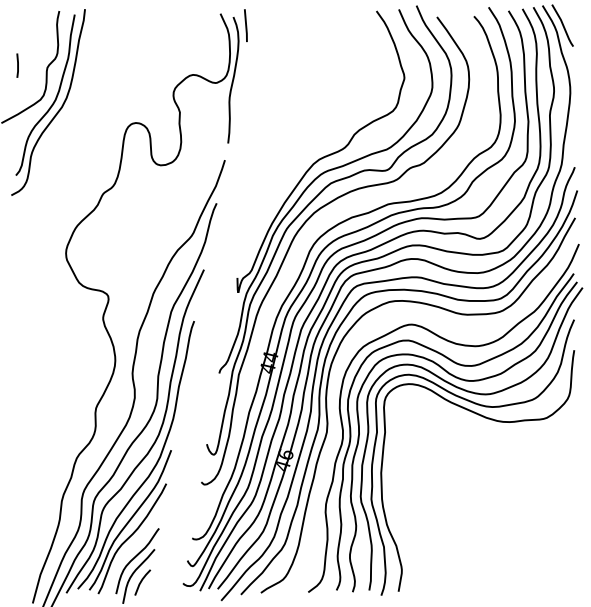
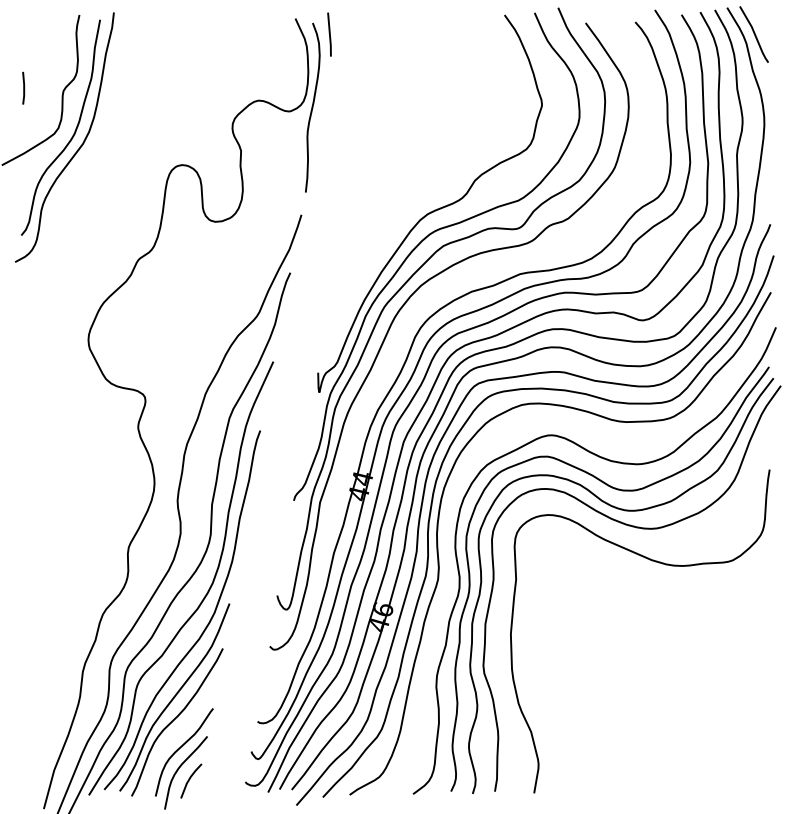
part: (483, 406) -> (648, 545), removed

